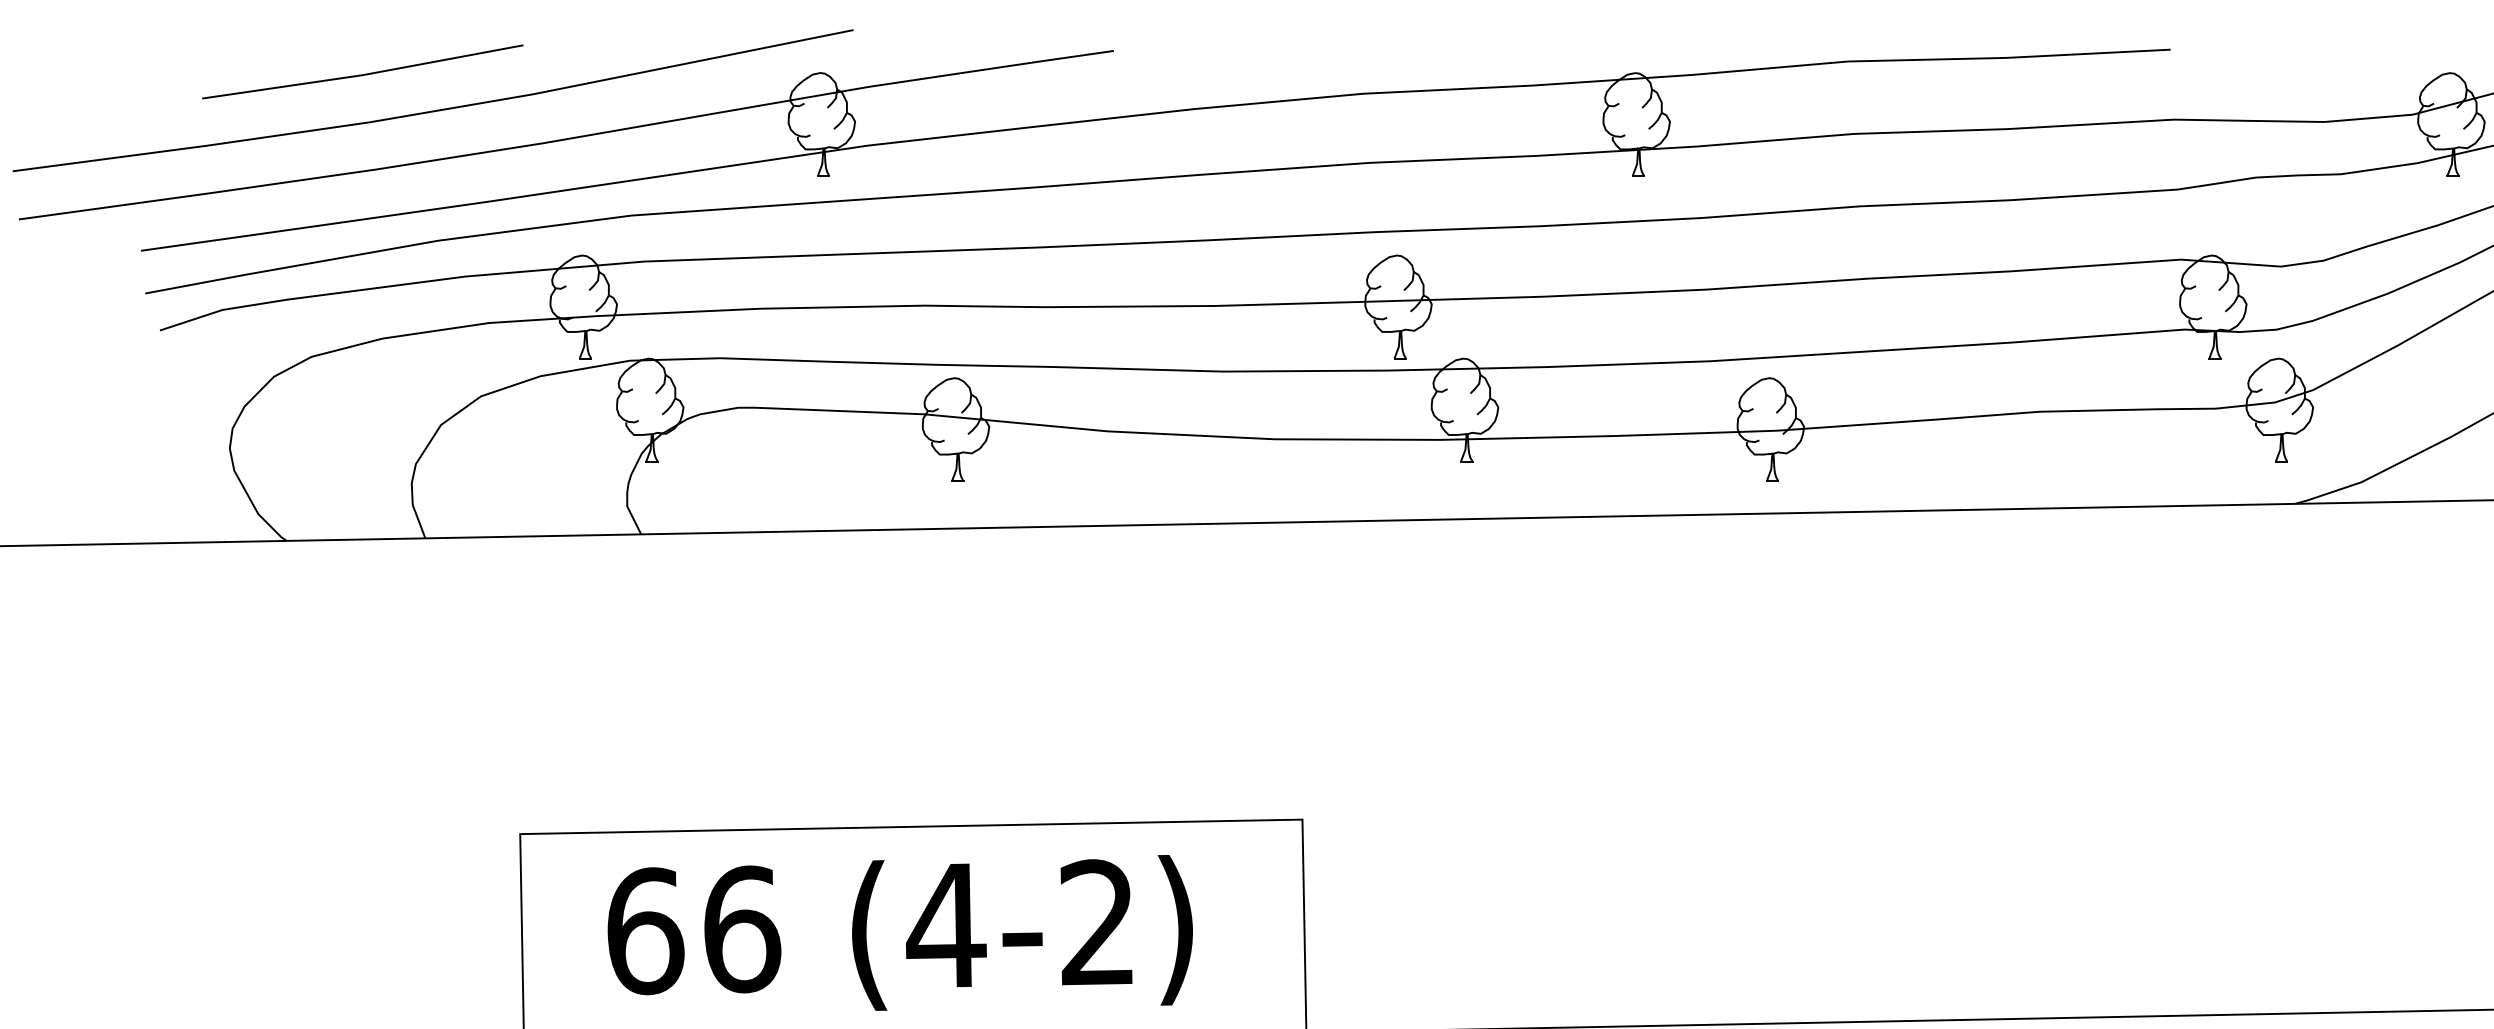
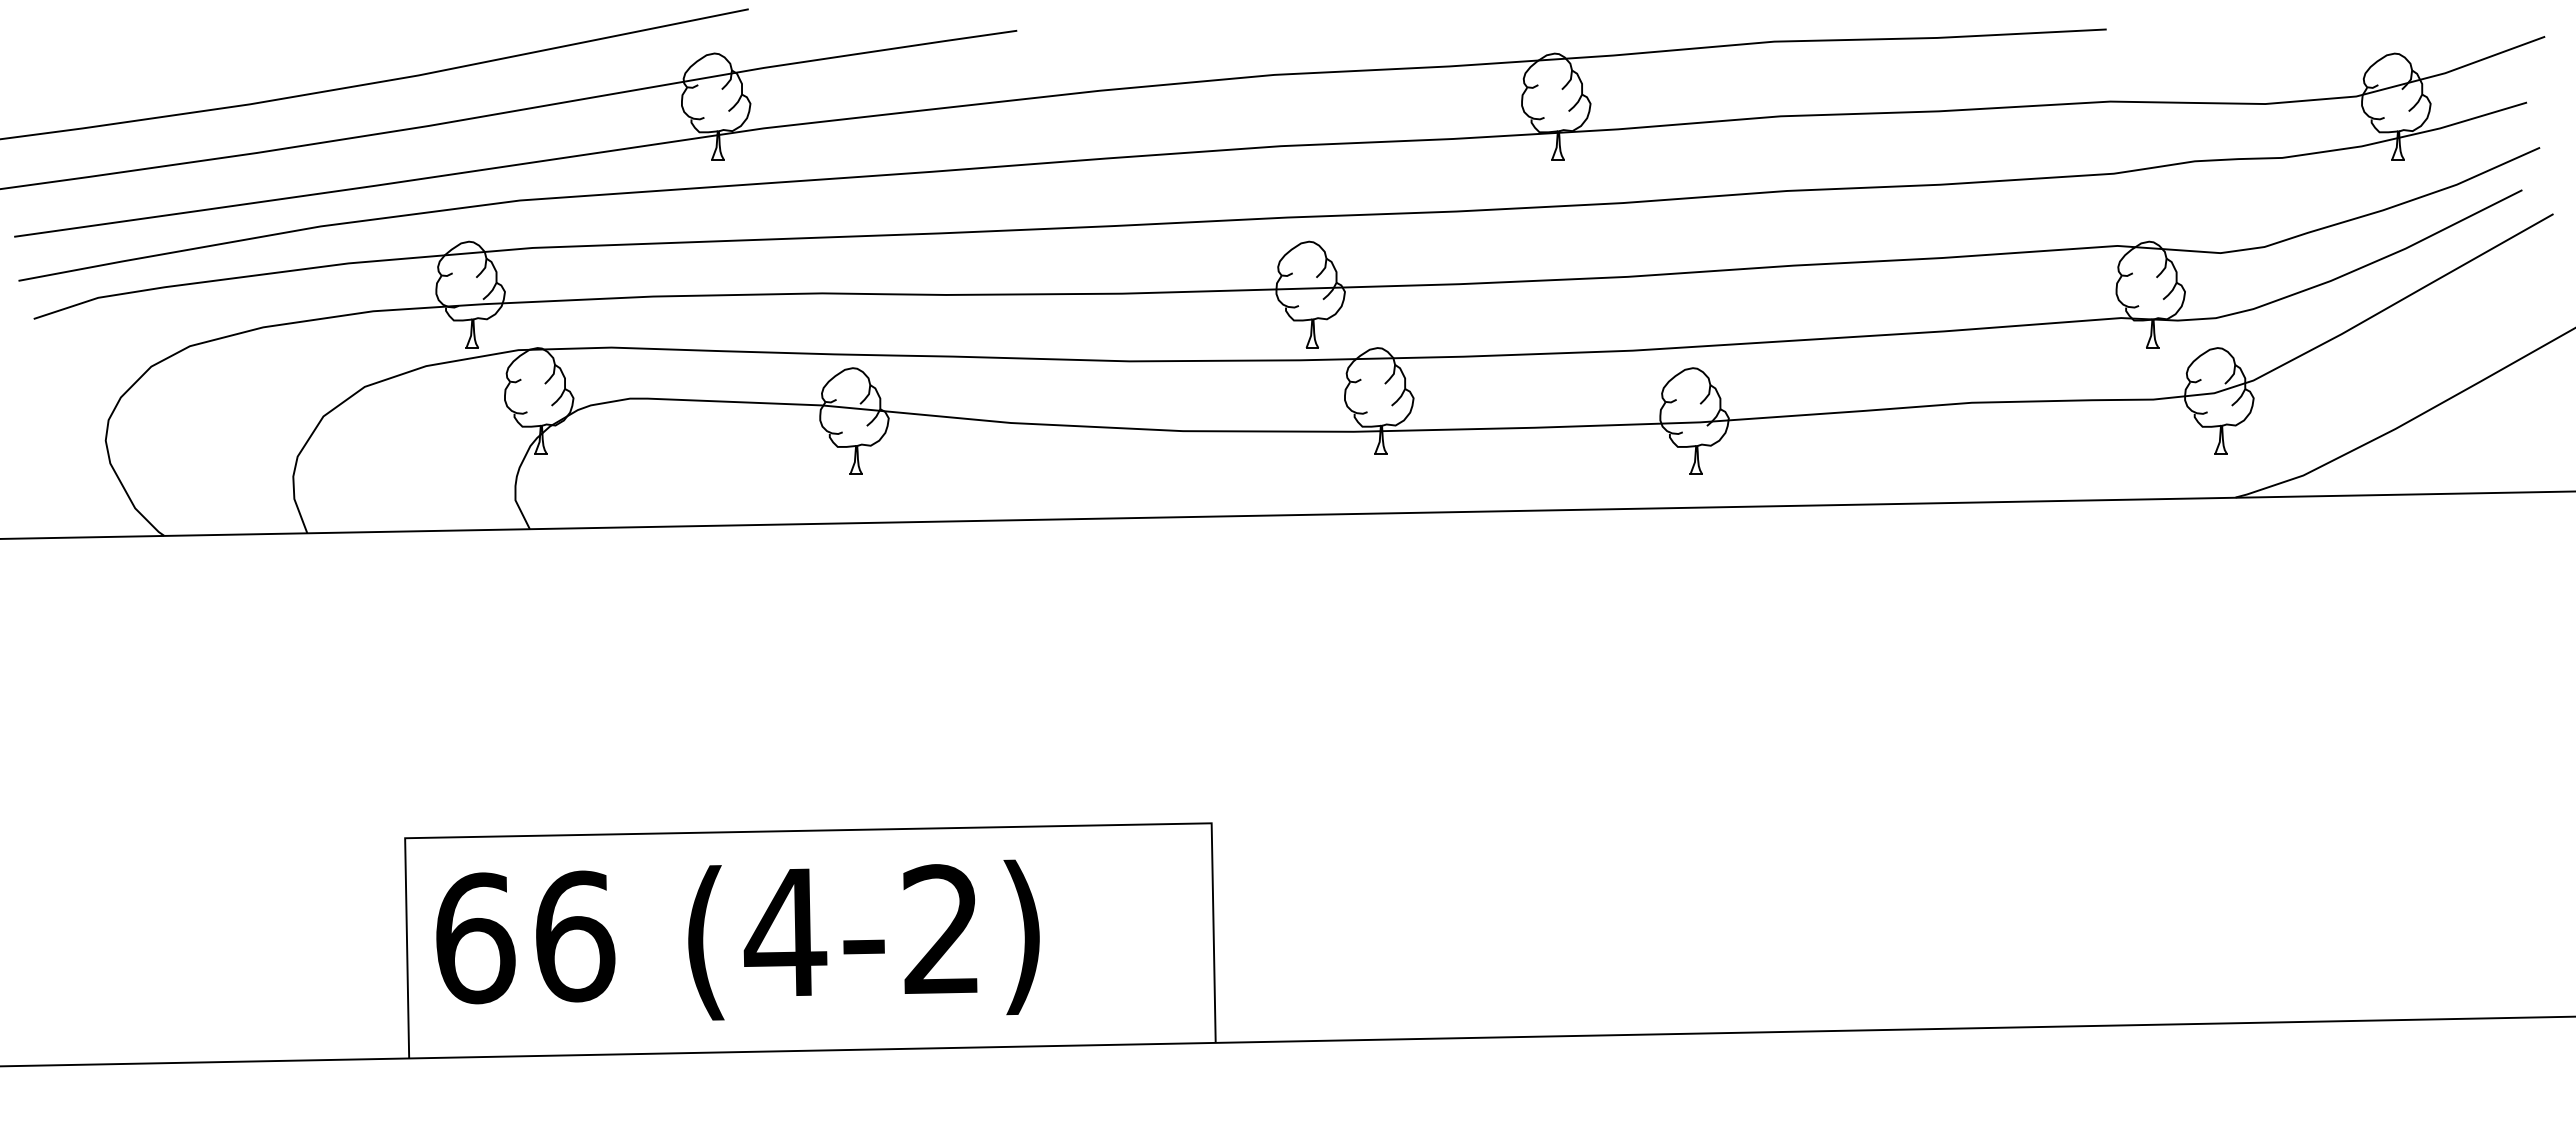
line: (362, 73) -> (242, 54), removed
text: (899, 932) -> (737, 939), moved

